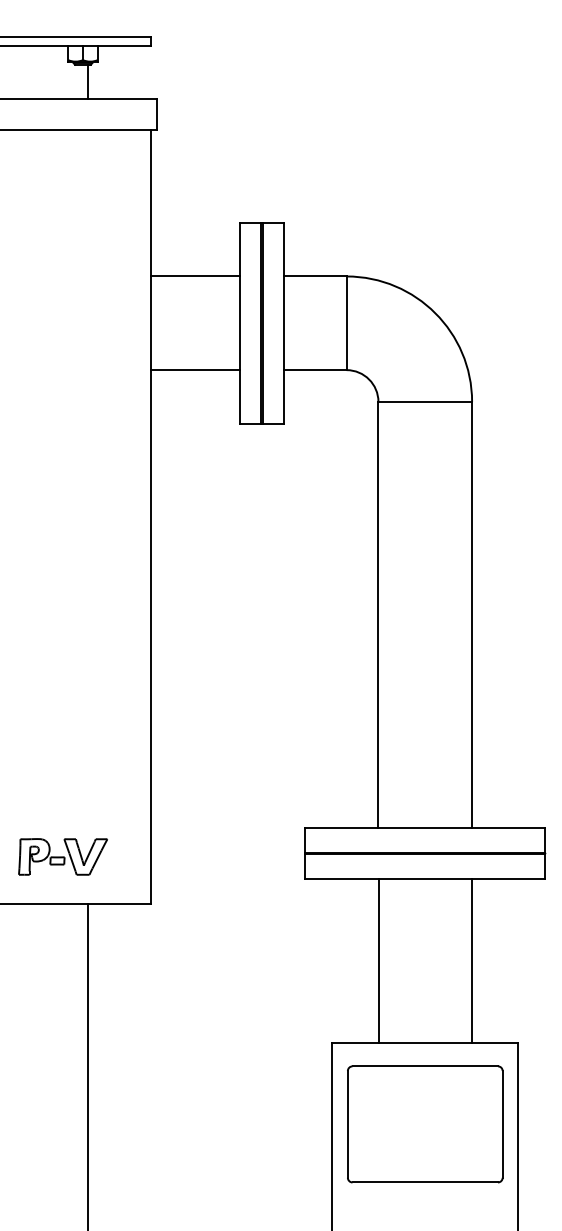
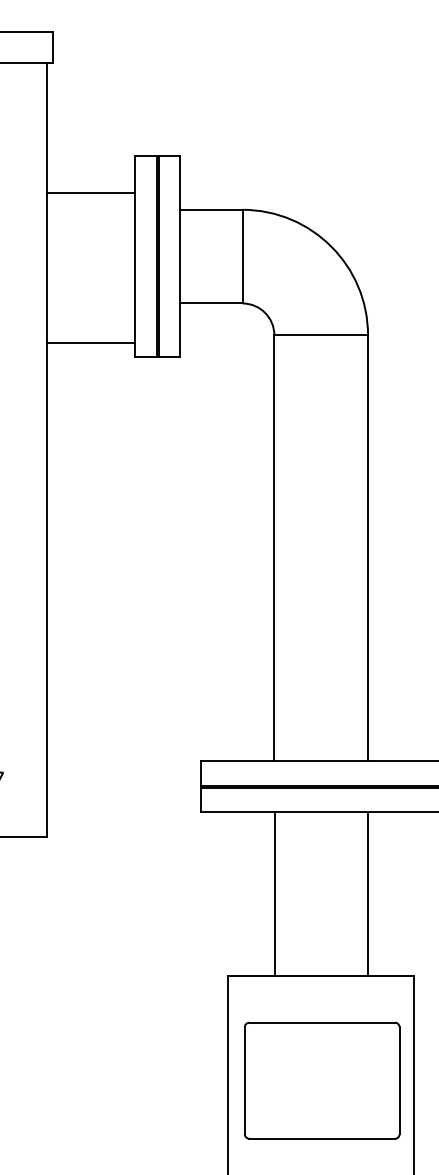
line: (195, 276) -> (91, 192), moved
line: (195, 370) -> (91, 343), moved
part: (425, 1124) -> (322, 1080), moved

